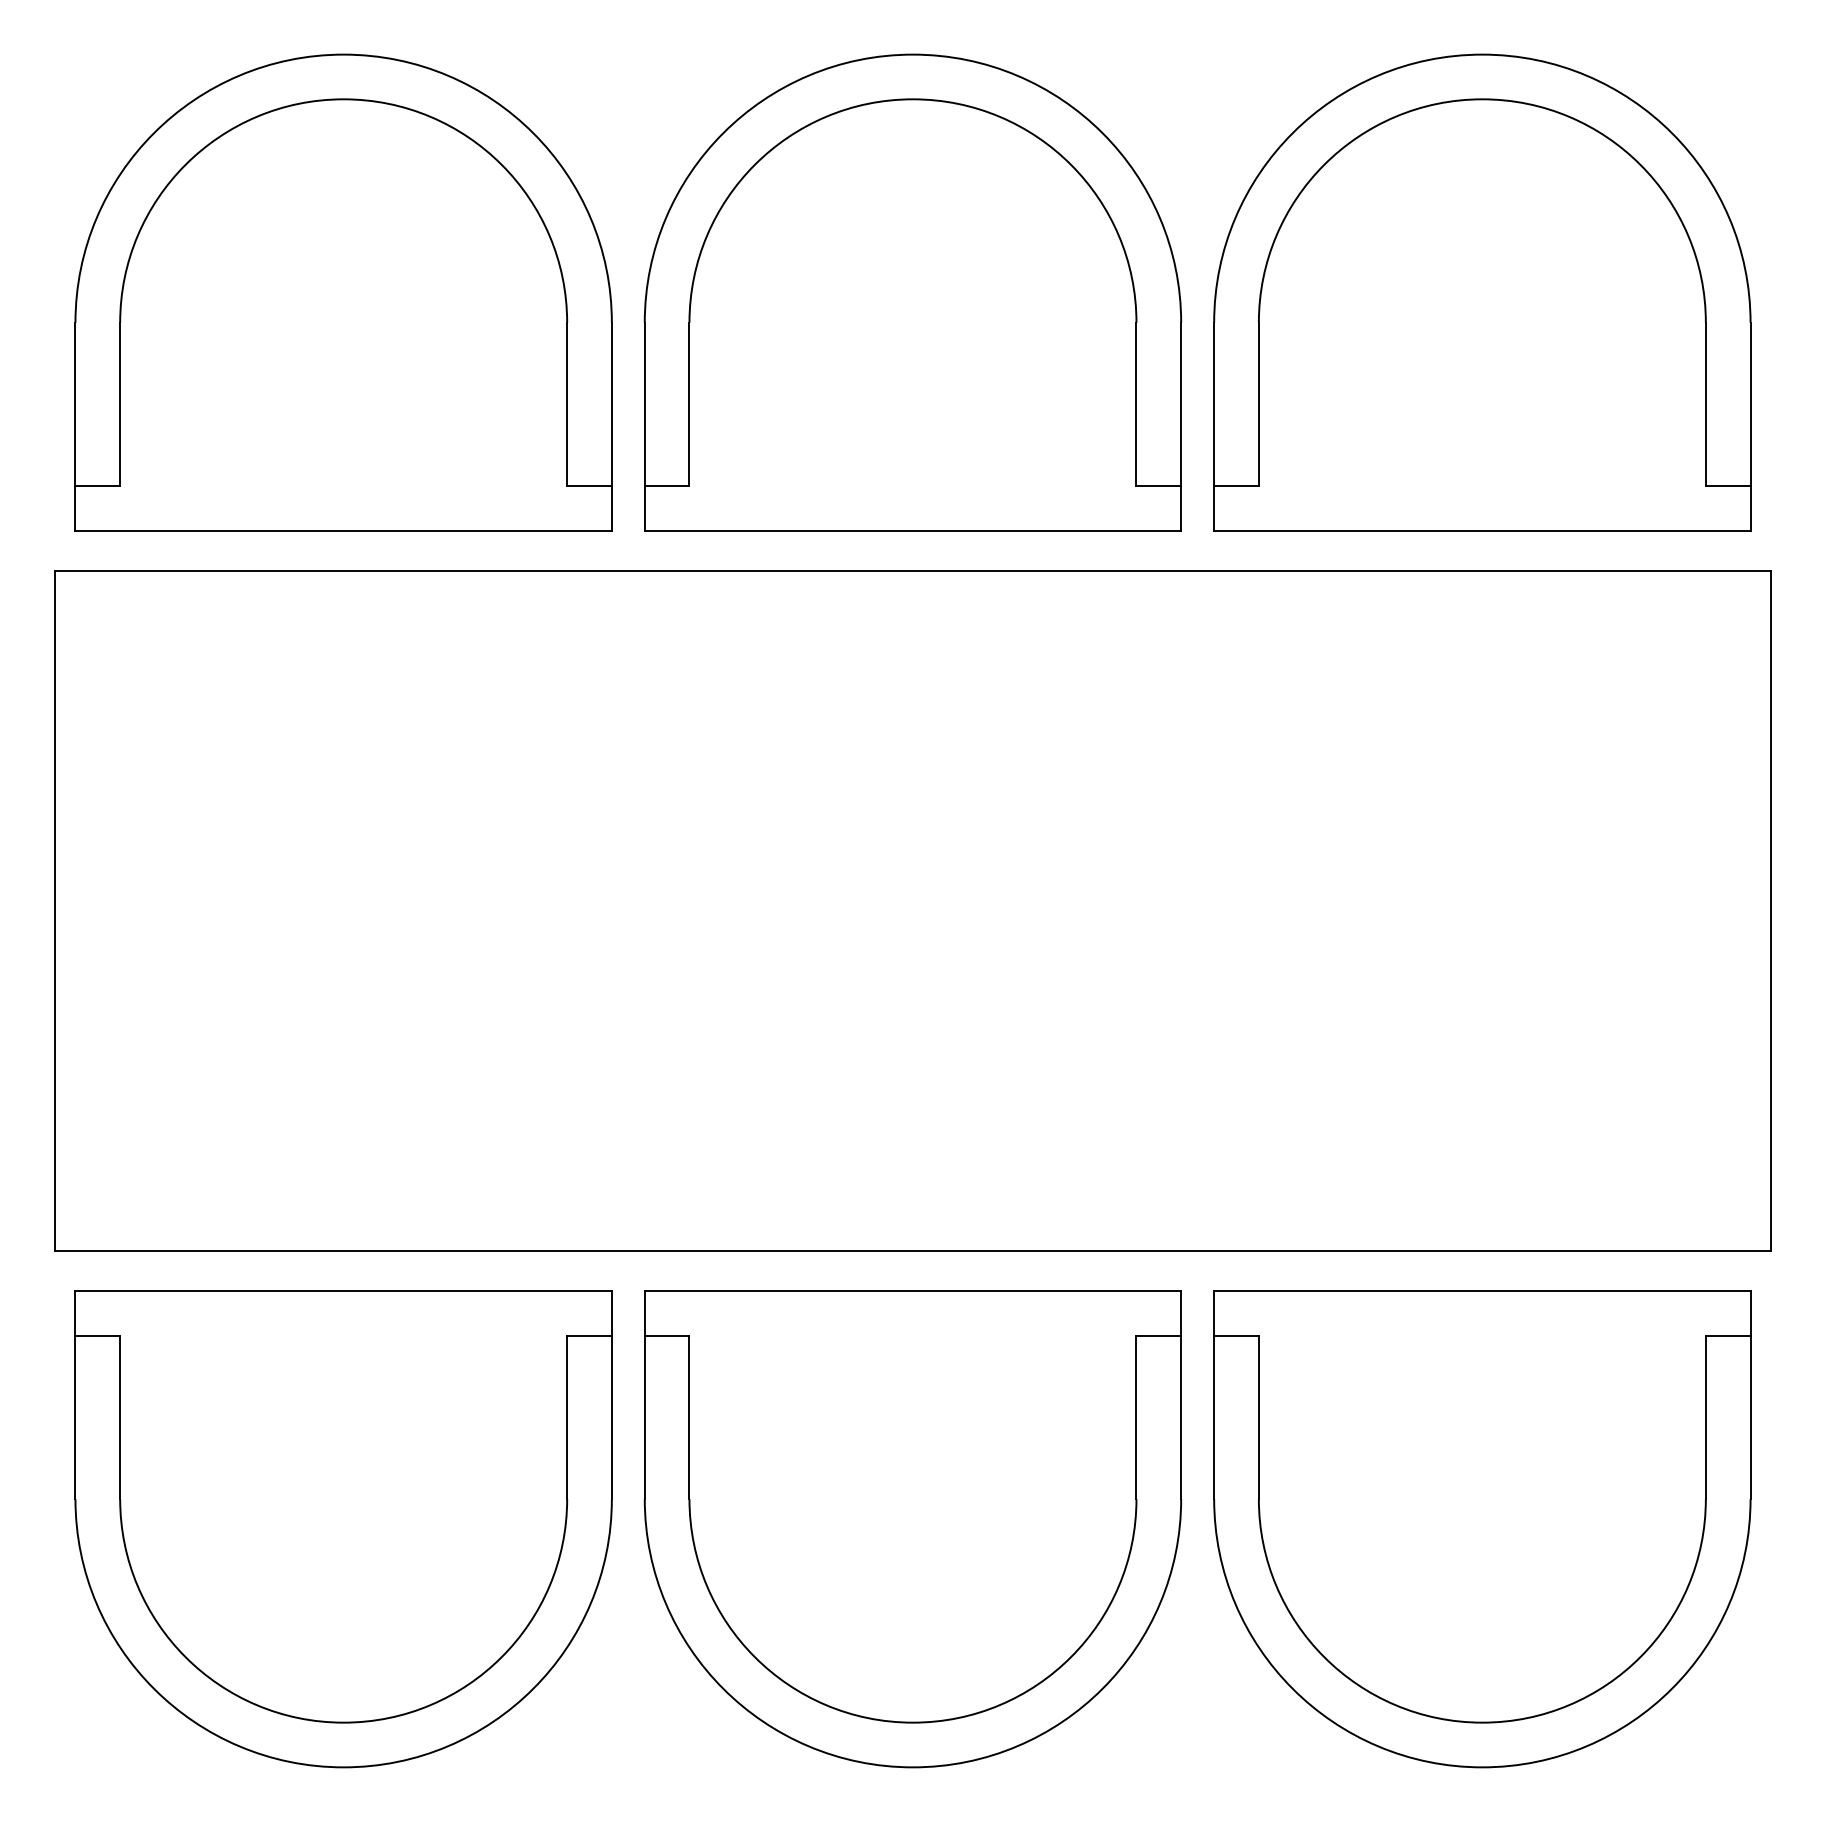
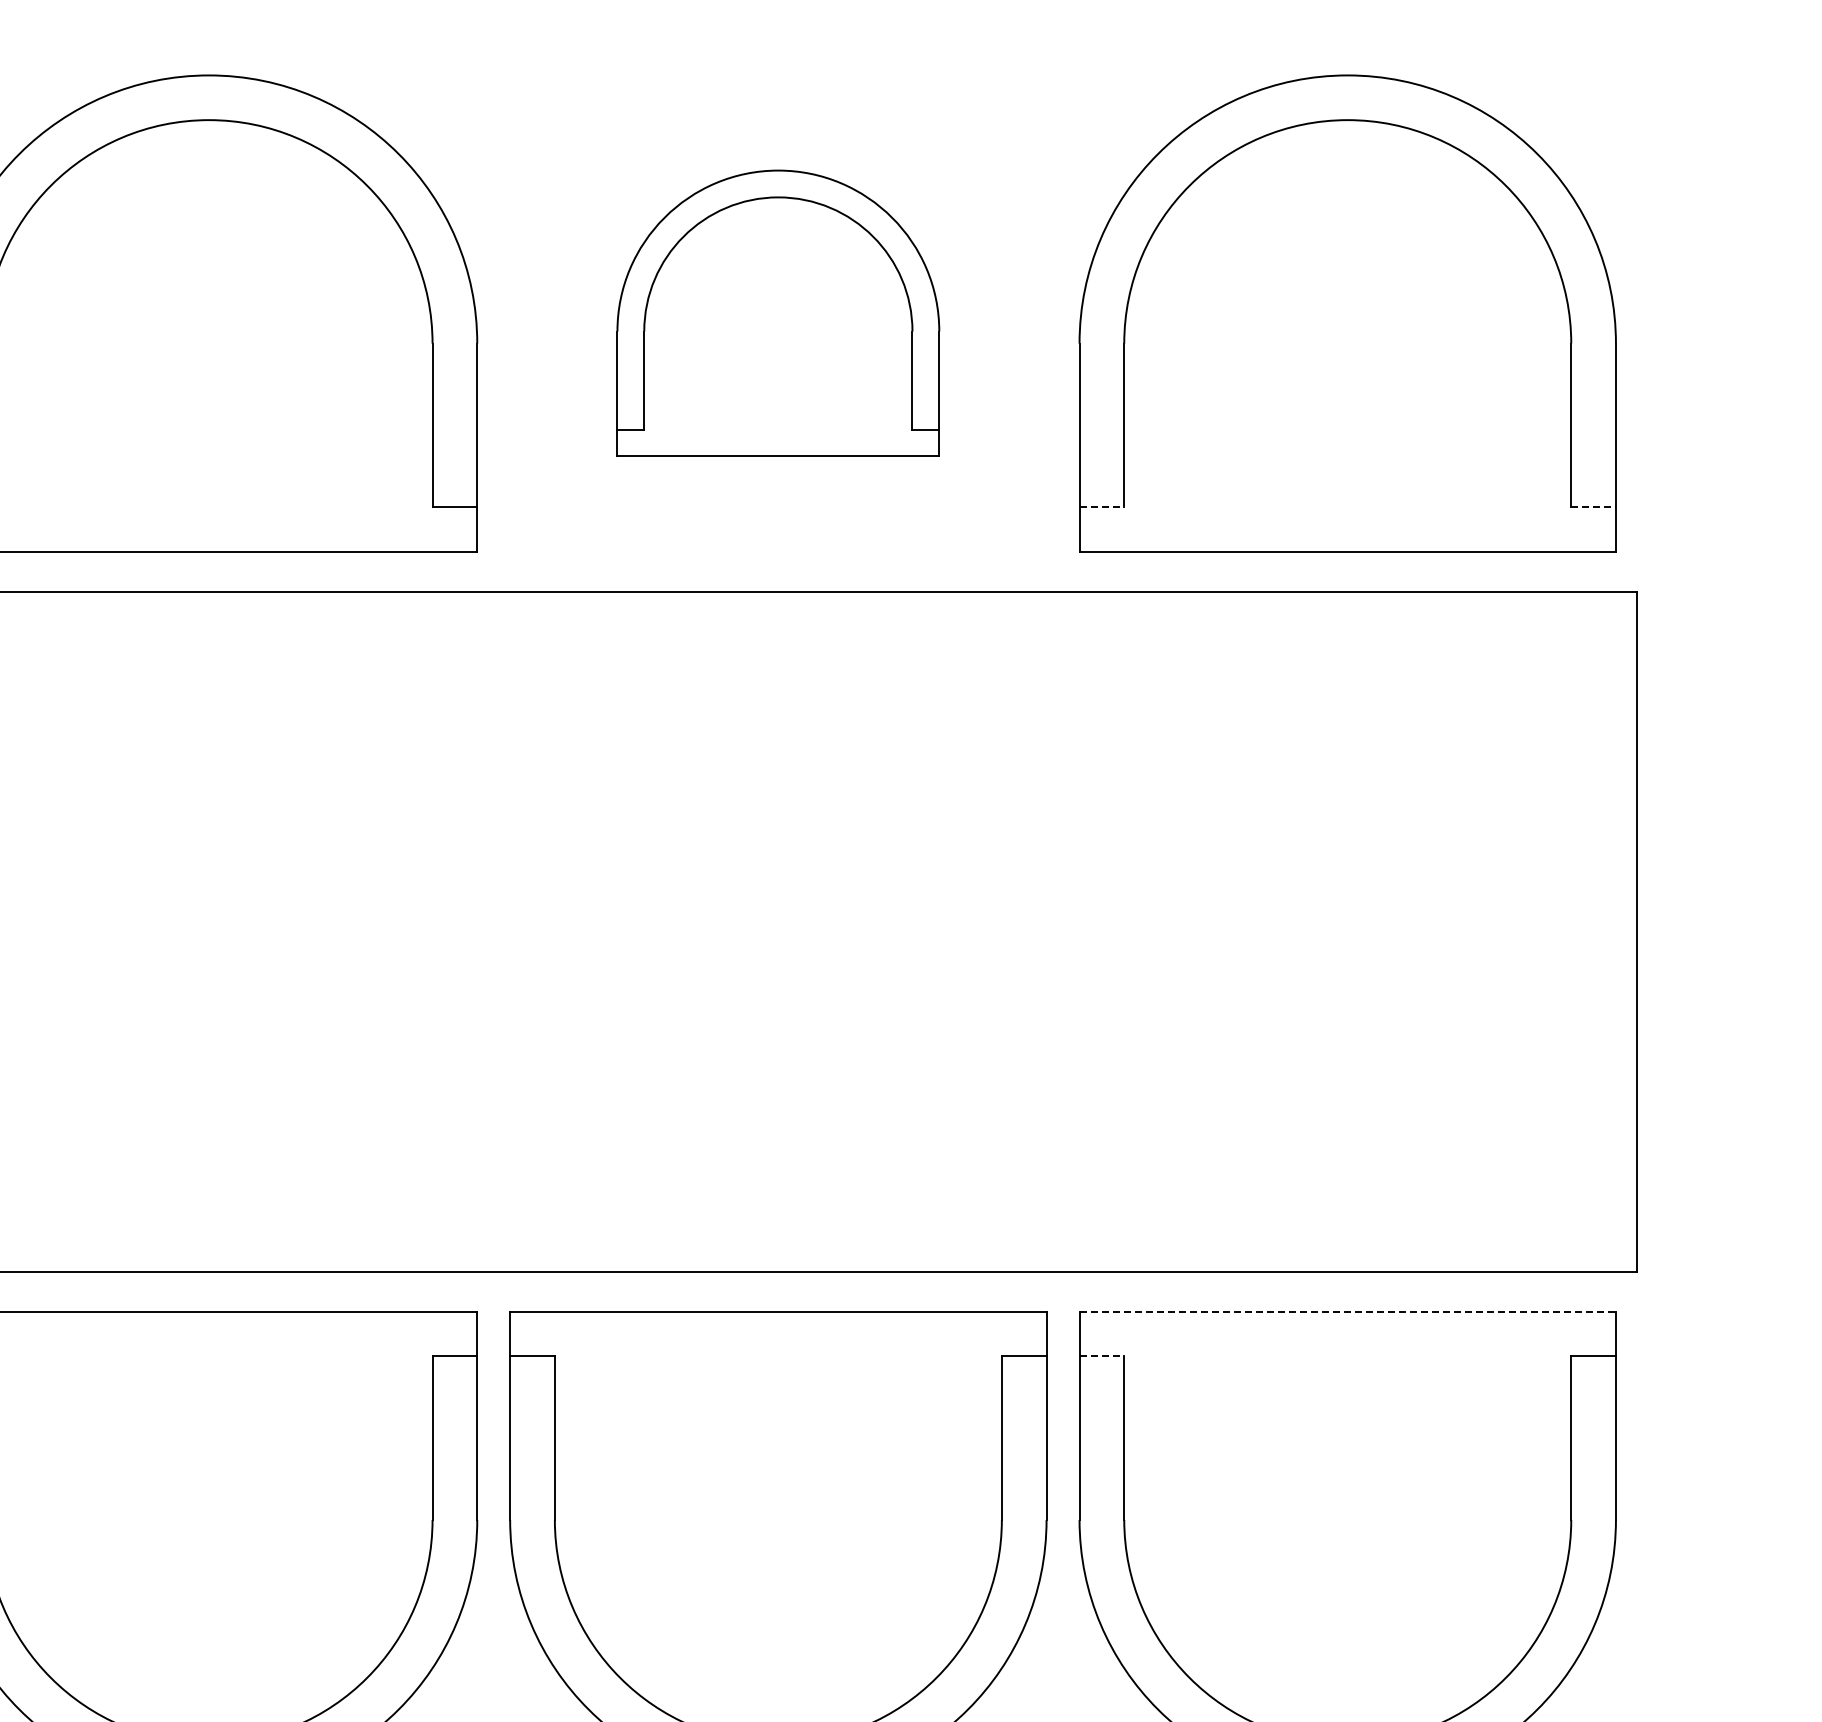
part: (912, 292) -> (777, 313), size x0.6
line: (1237, 486) -> (1102, 507), solid -> dashed
line: (1728, 486) -> (1593, 507), solid -> dashed
line: (1482, 1290) -> (1347, 1311), solid -> dashed
line: (1237, 1335) -> (1102, 1356), solid -> dashed

